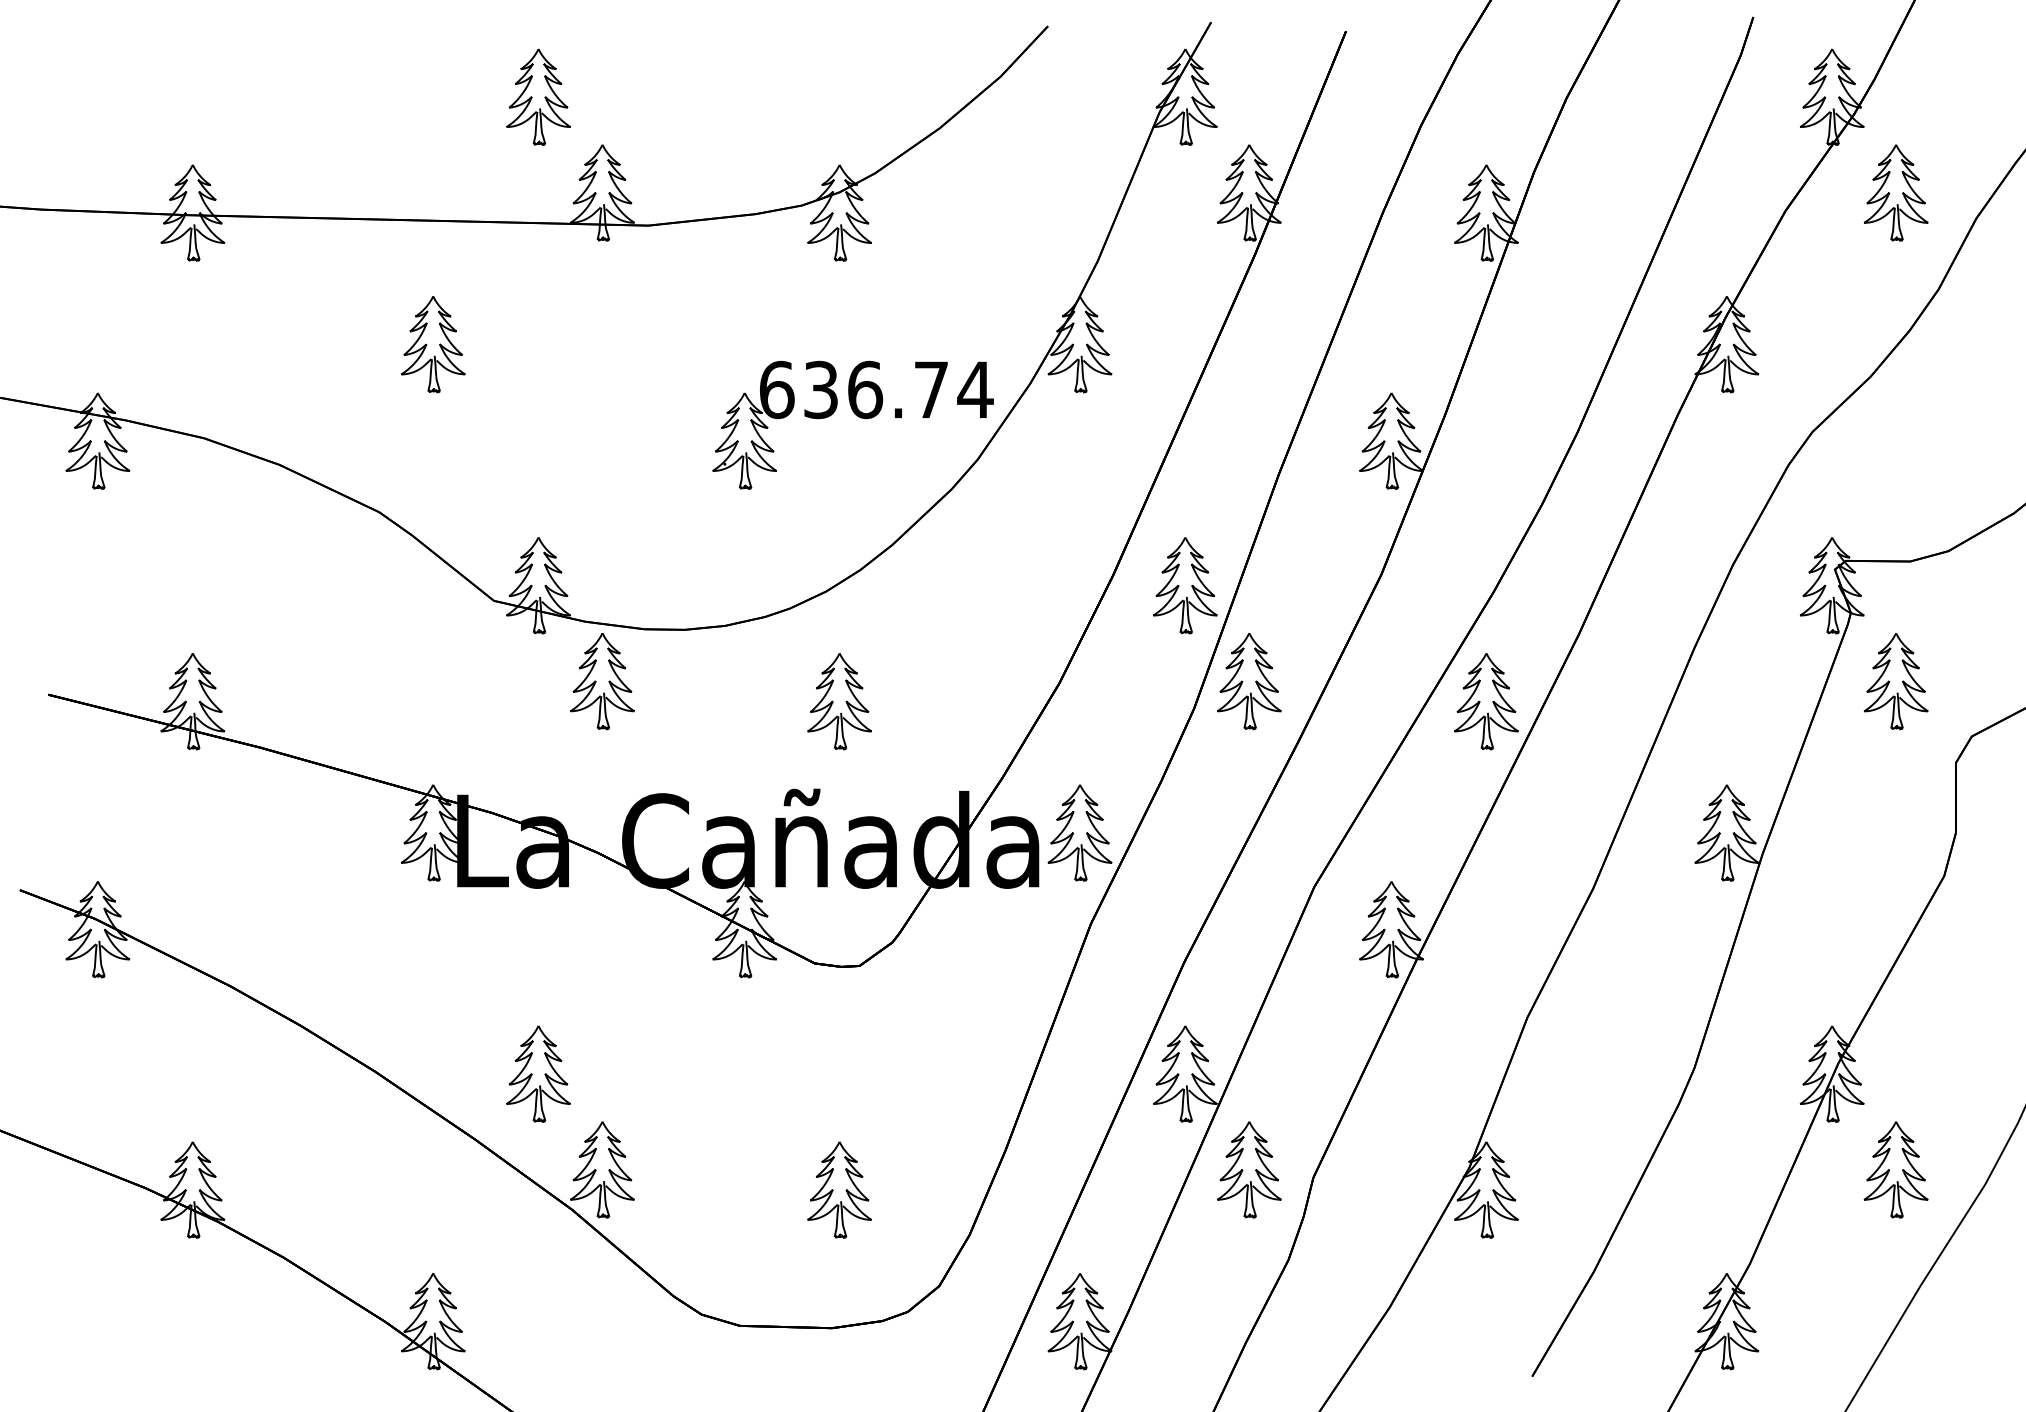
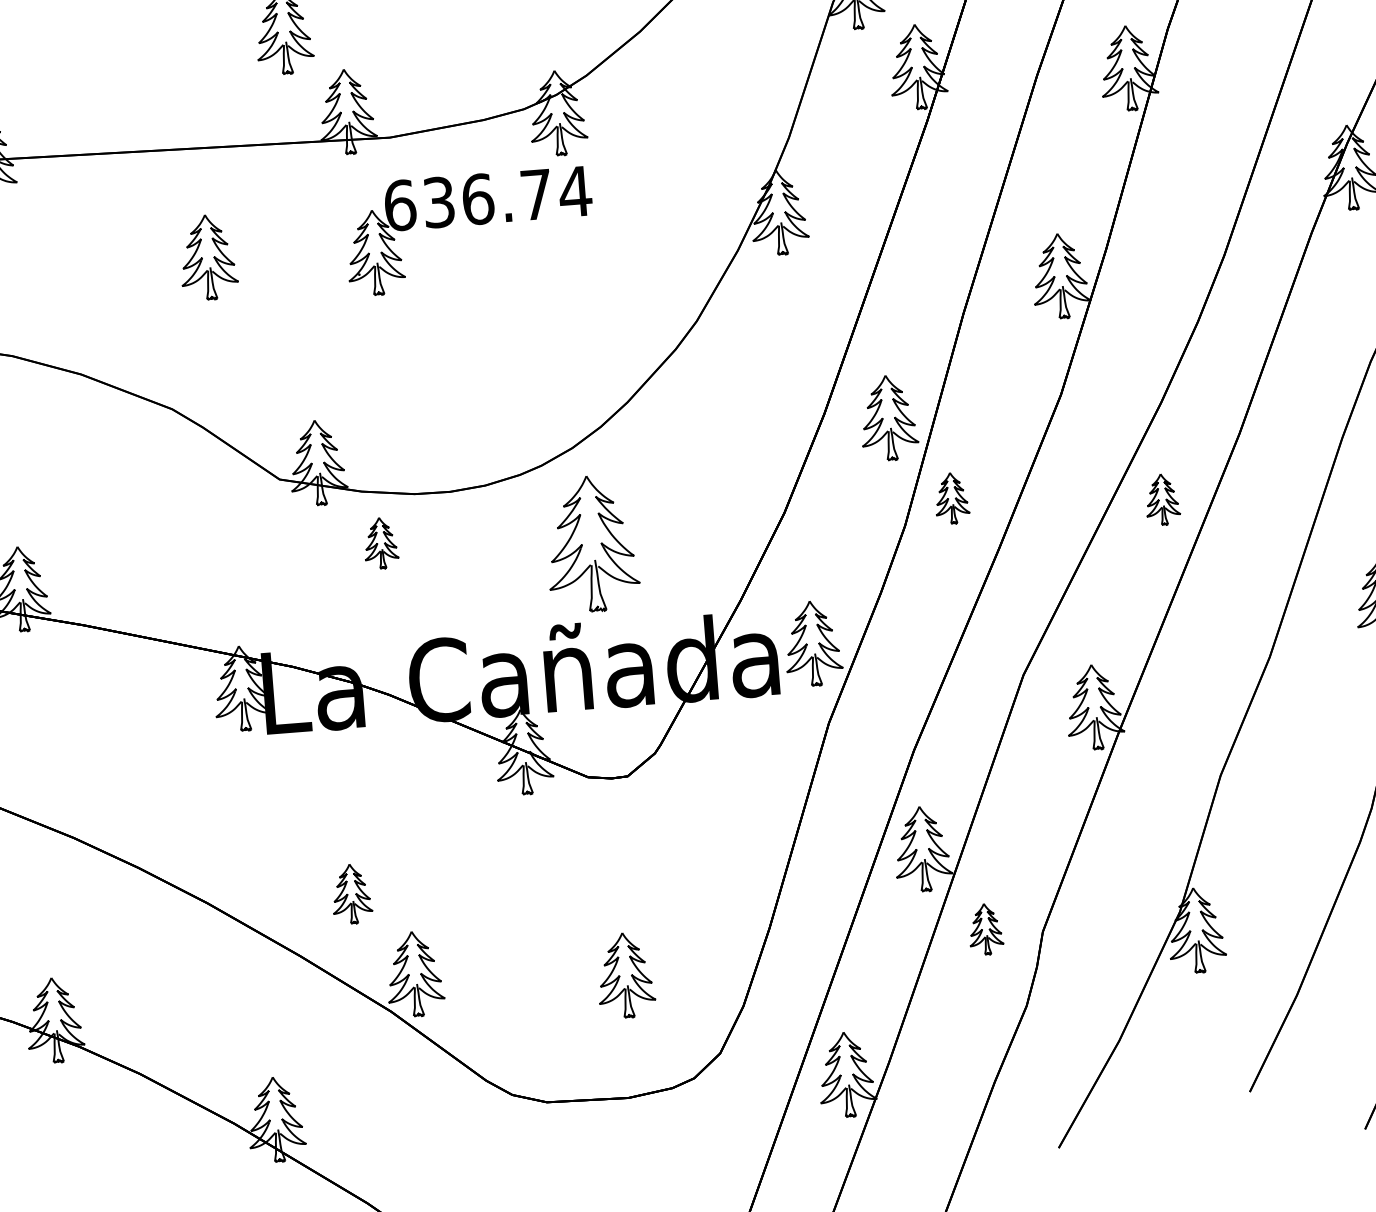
part: (858, 417) -> (474, 224), moved
part: (602, 681) -> (381, 543), size x0.6
part: (1249, 681) -> (952, 498), size x0.6
part: (839, 701) -> (591, 544), size x1.6
part: (1486, 701) -> (1162, 499), size x0.6
part: (538, 1073) -> (351, 893), size x0.7
part: (1249, 1169) -> (985, 928), size x0.6

